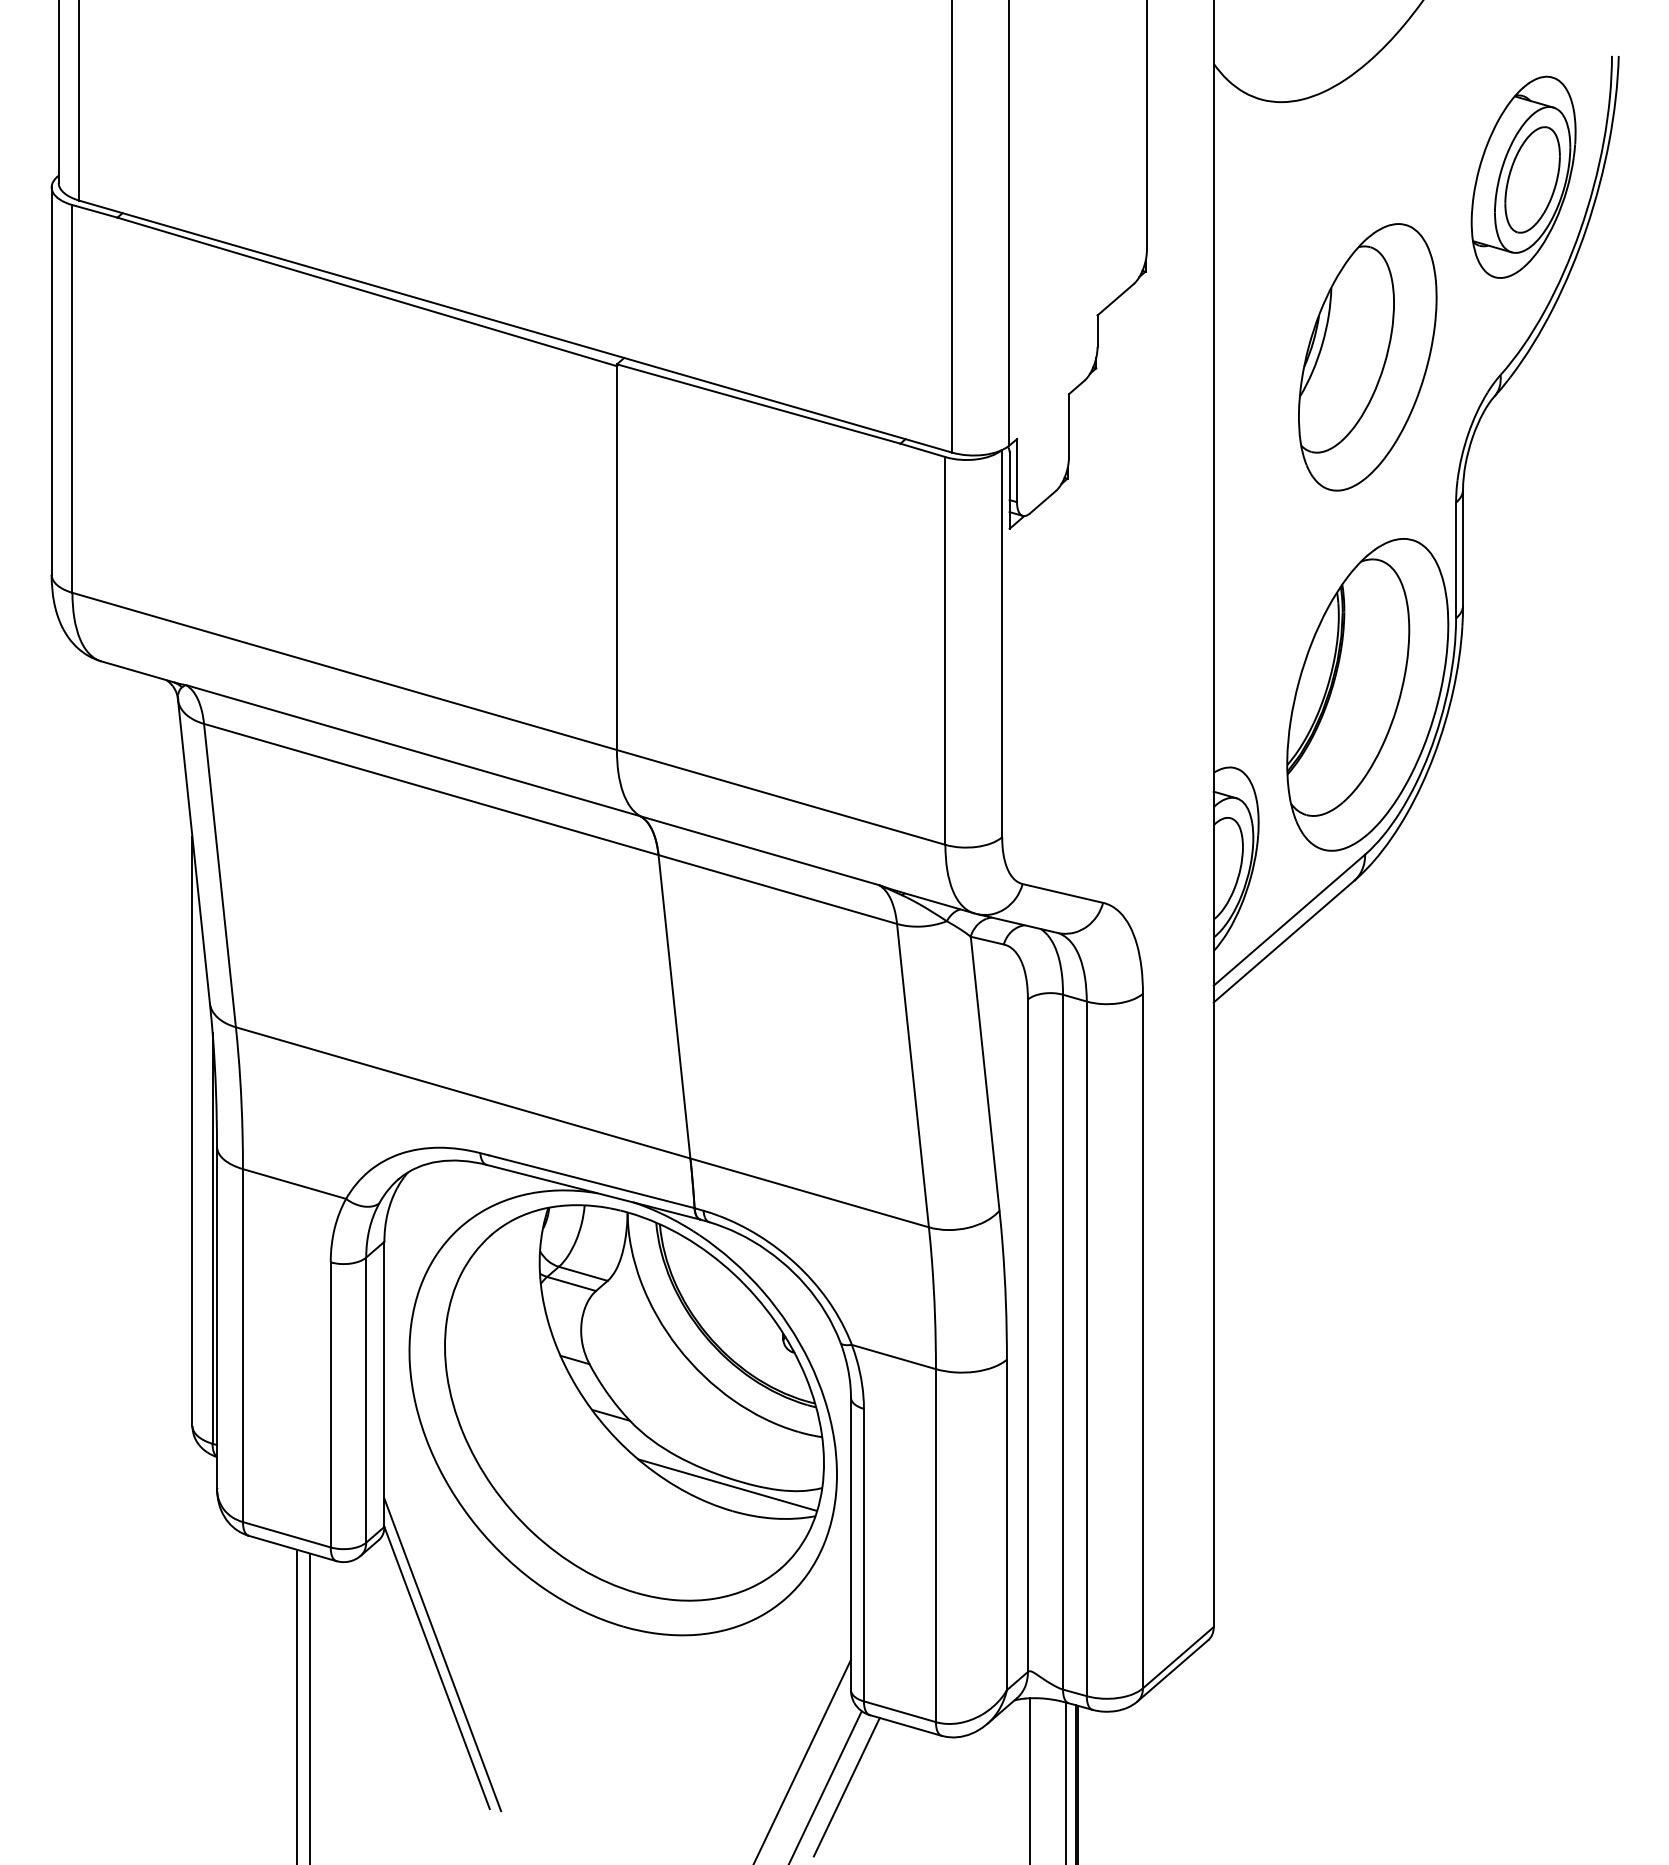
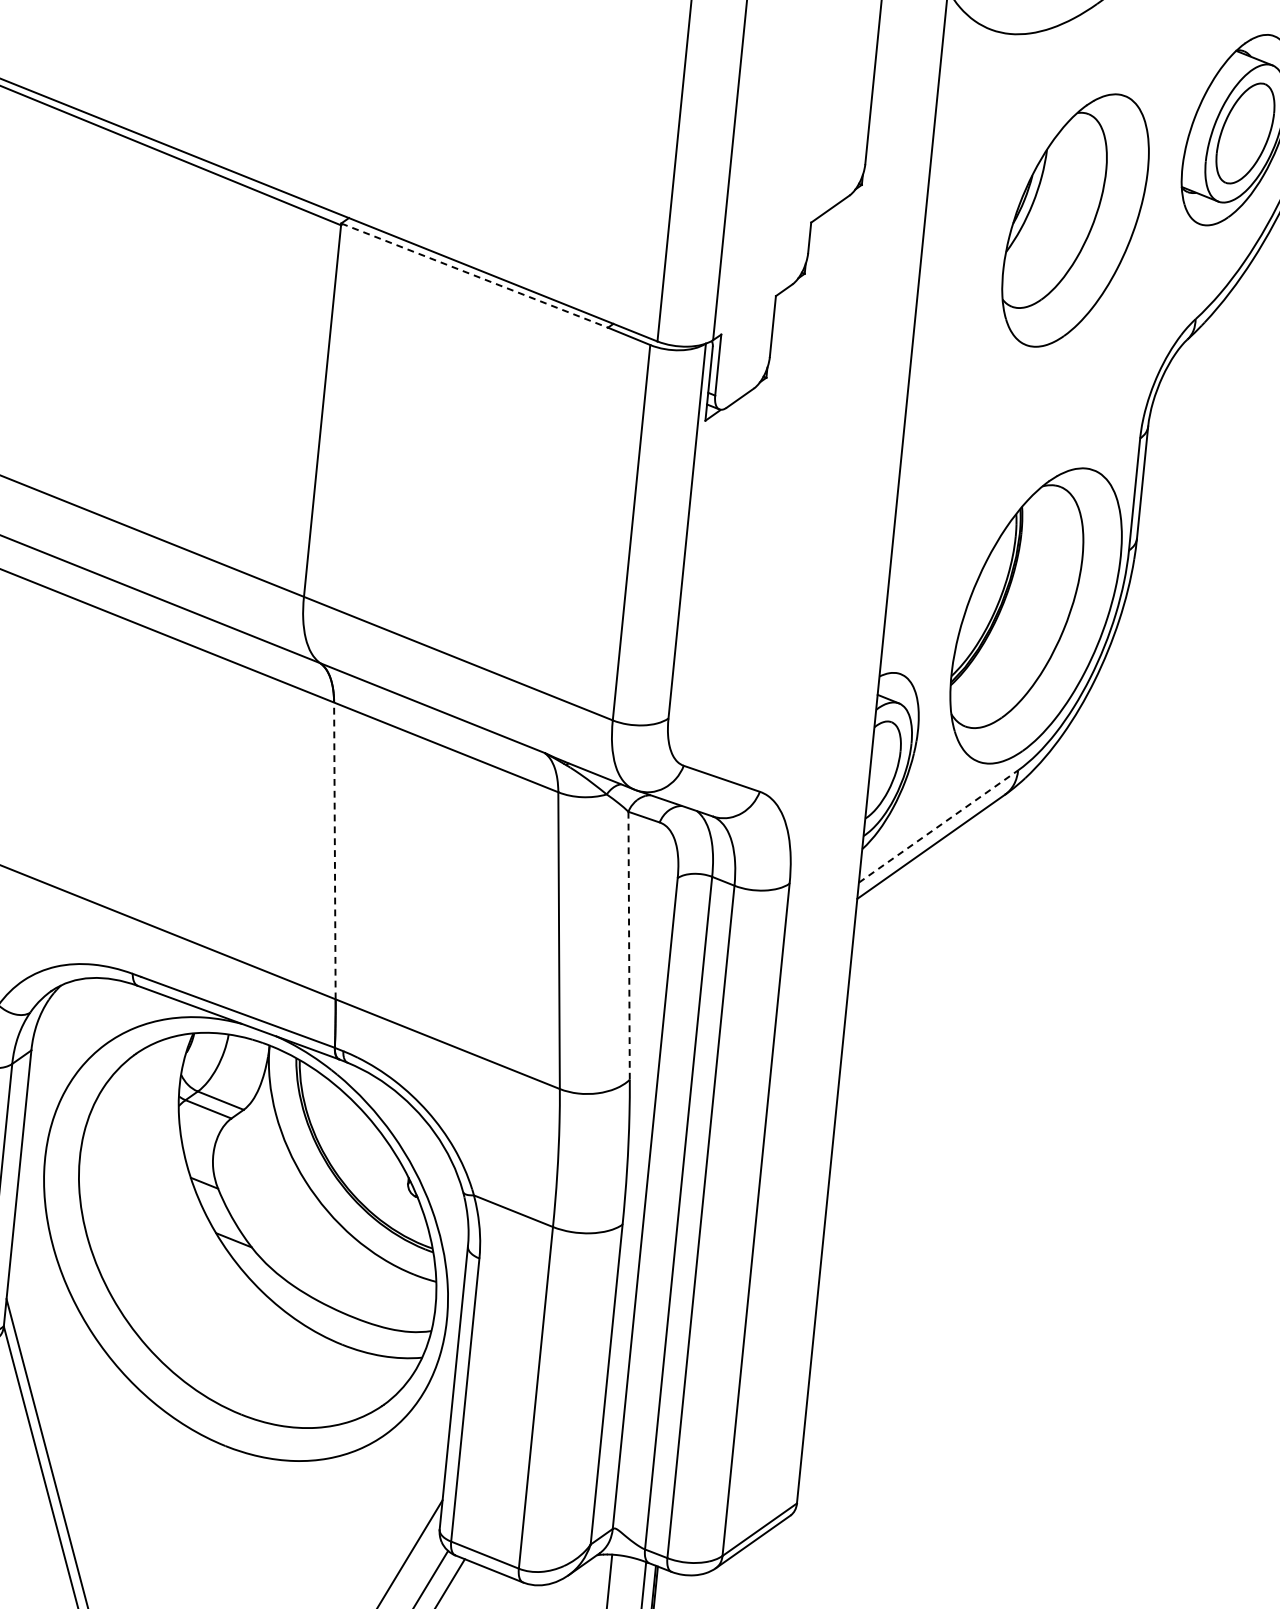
part: (1367, 357) -> (1075, 220), moved
line: (759, 404) -> (475, 276), solid -> dashed
line: (1289, 919) -> (938, 825), solid -> dashed
line: (674, 1006) -> (334, 850), solid -> dashed
line: (985, 1073) -> (629, 945), solid -> dashed
line: (727, 1484) -> (340, 1318), removed

